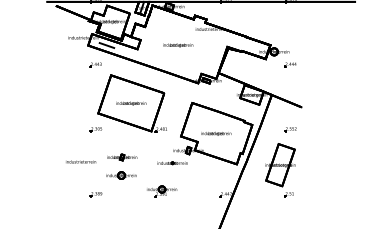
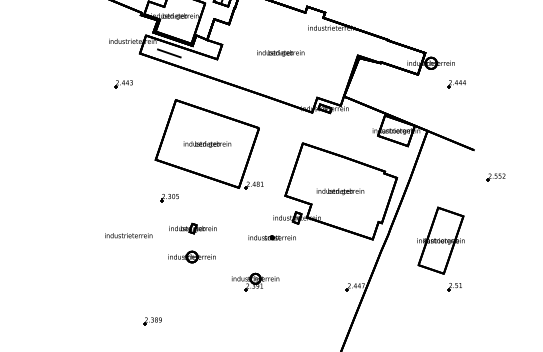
part: (95, 64) -> (123, 83), moved
part: (95, 129) -> (168, 197), moved
part: (290, 129) -> (495, 177), moved
part: (95, 194) -> (151, 321), moved

